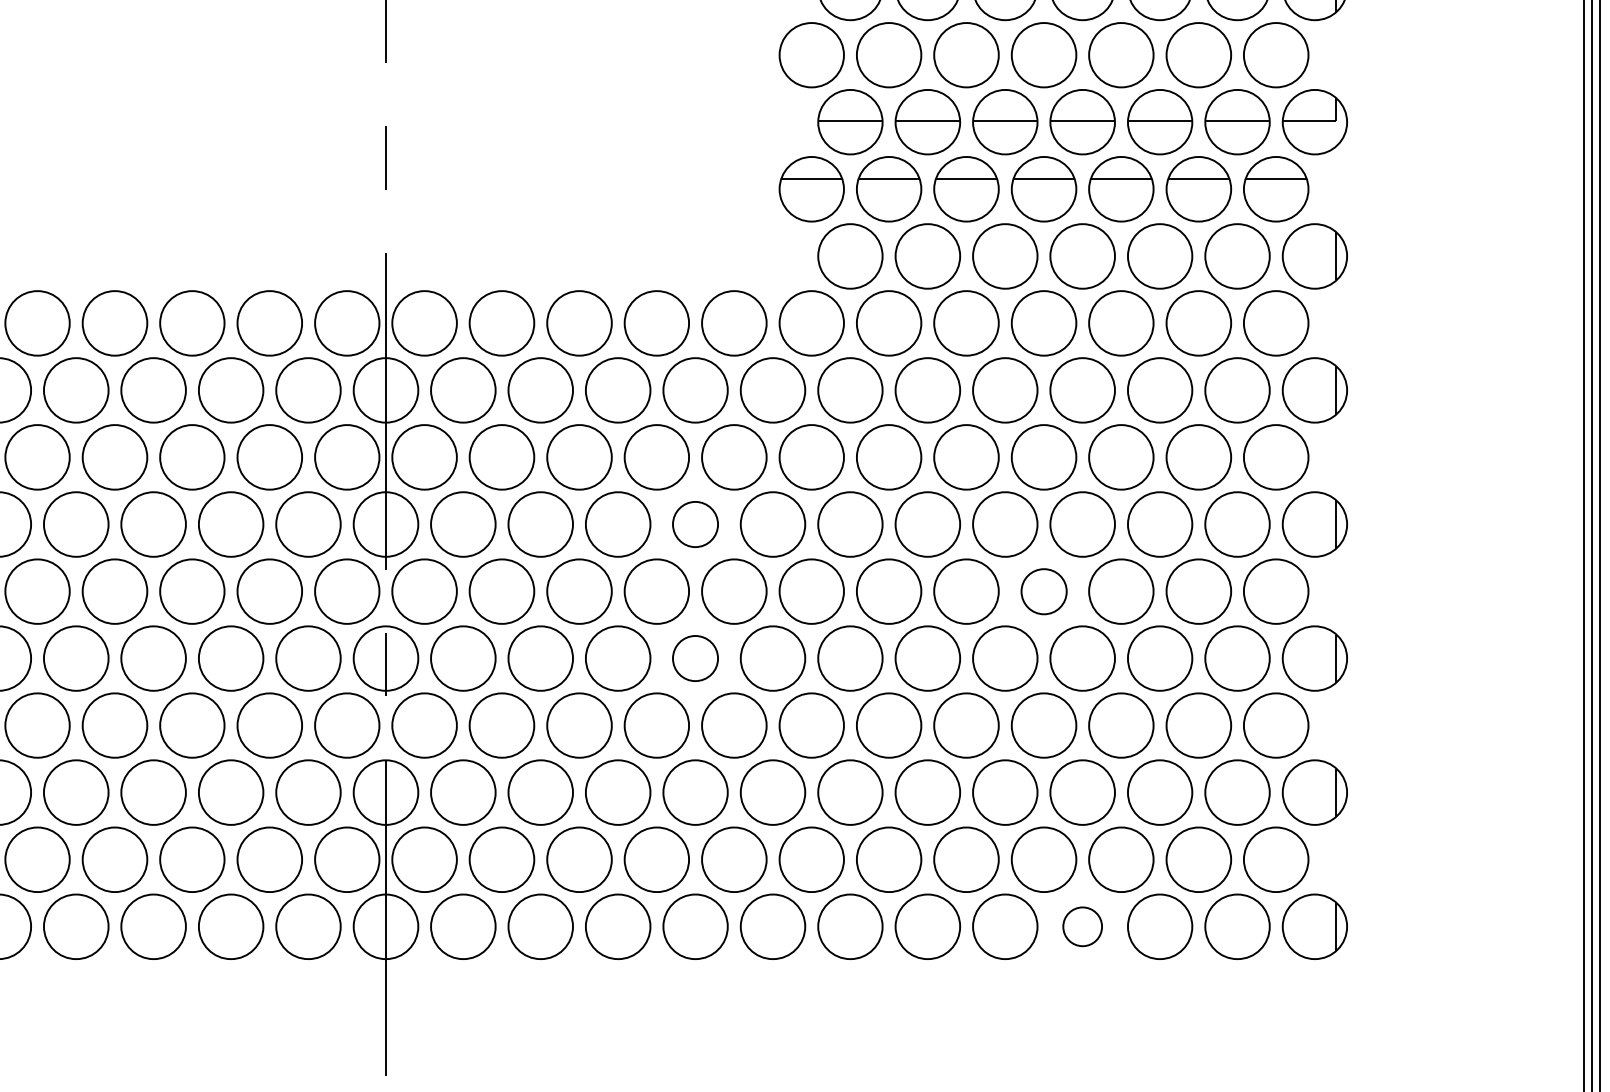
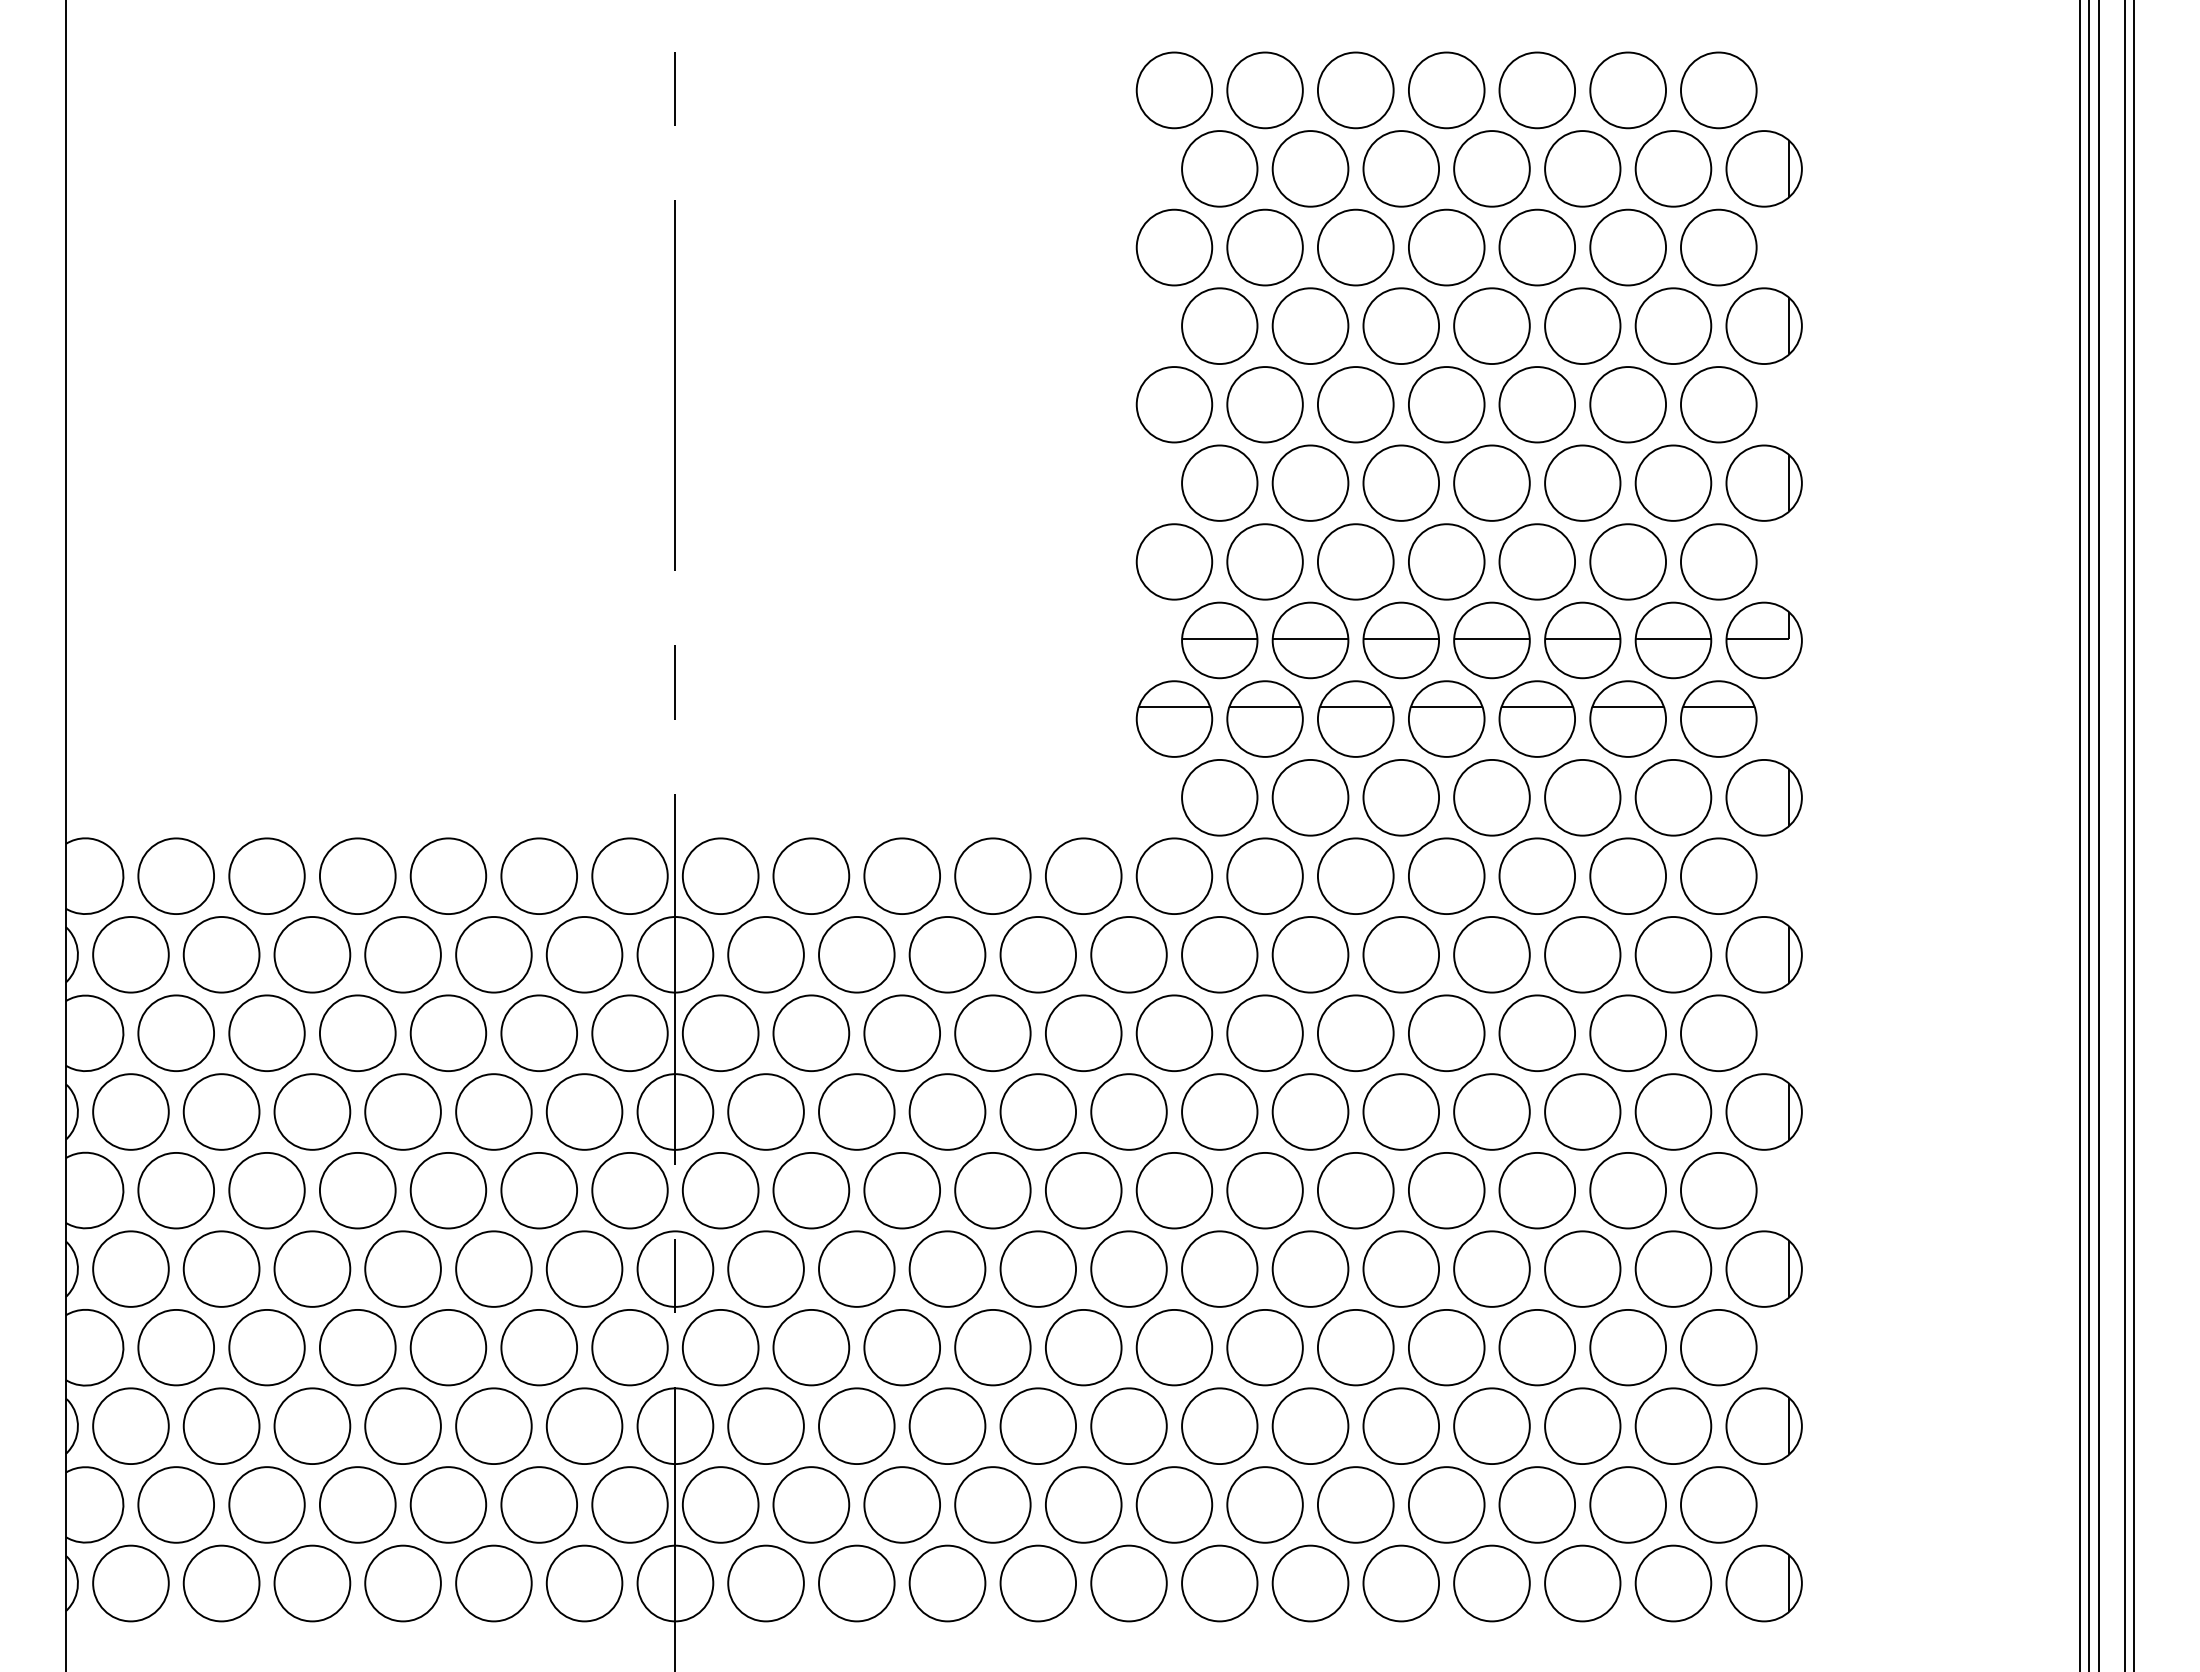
part: (694, 524) -> (1037, 1111), size x1.43
part: (1043, 591) -> (1446, 1190), size x1.43
part: (694, 658) -> (1037, 1268), size x1.43
part: (1082, 926) -> (1491, 1583), size x1.67

